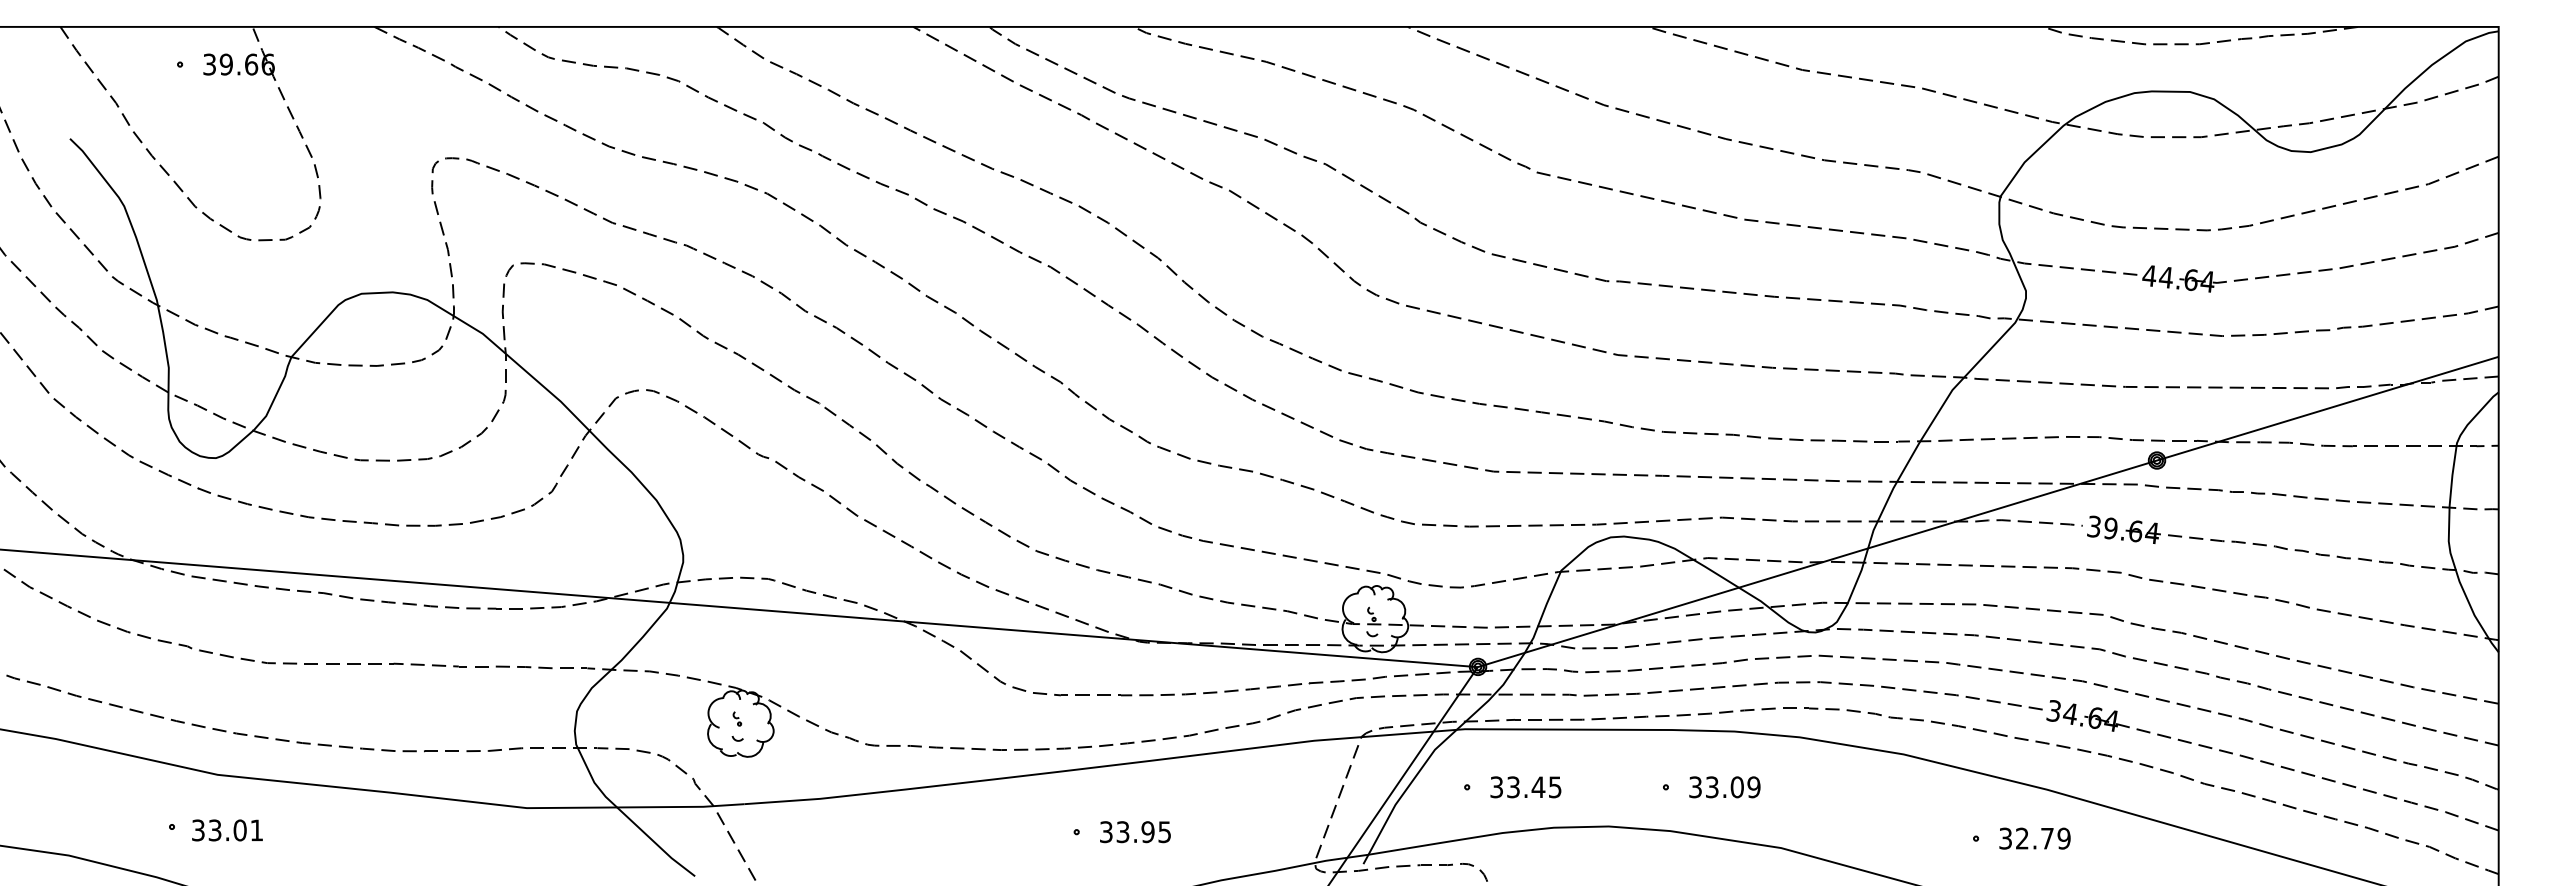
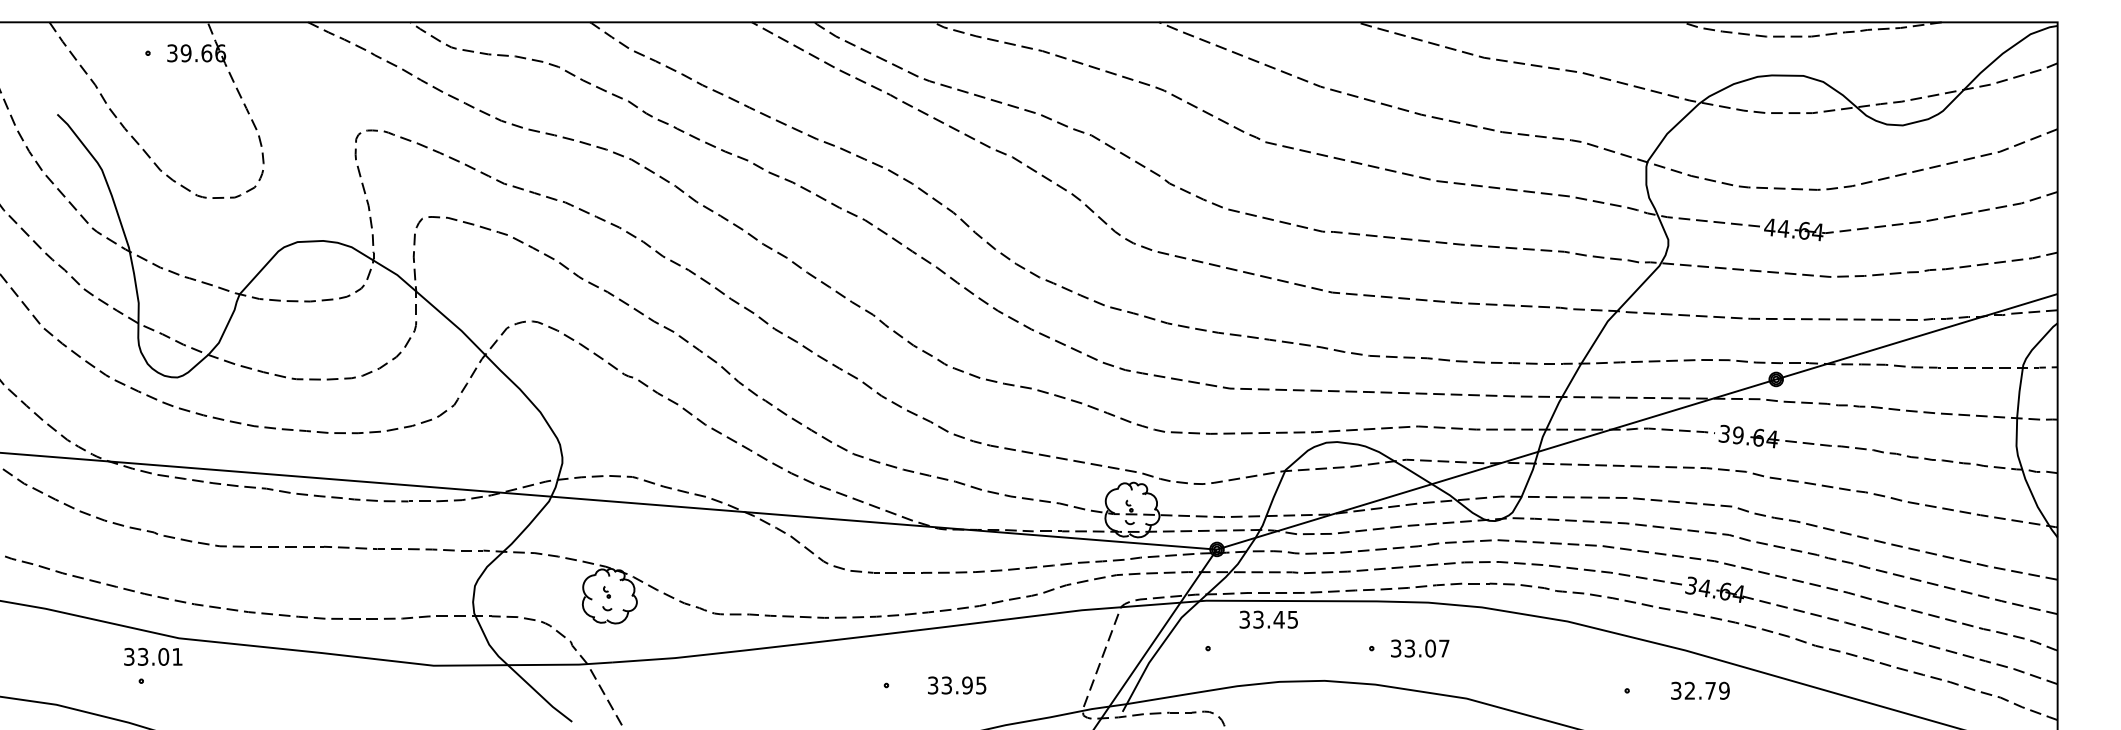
text: (1525, 787) -> (1268, 619), moved
text: (1753, 787) -> (1443, 648), 33.09 -> 33.07
text: (227, 830) -> (153, 656), moved
text: (1135, 832) -> (957, 685), moved
text: (2034, 838) -> (1700, 690), moved

